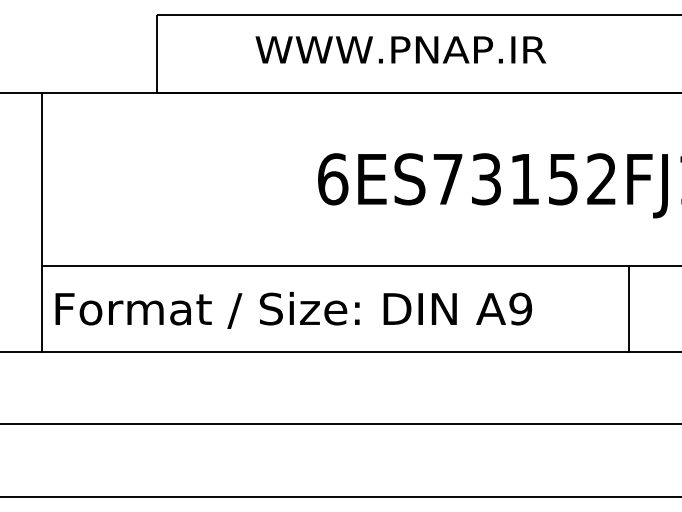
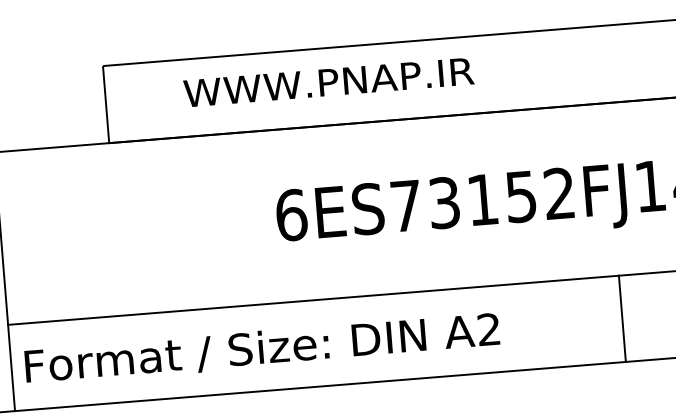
text: (400, 49) -> (328, 82), moved
text: (520, 308) -> (488, 328), A9 -> A2
line: (629, 308) -> (622, 318), moved

